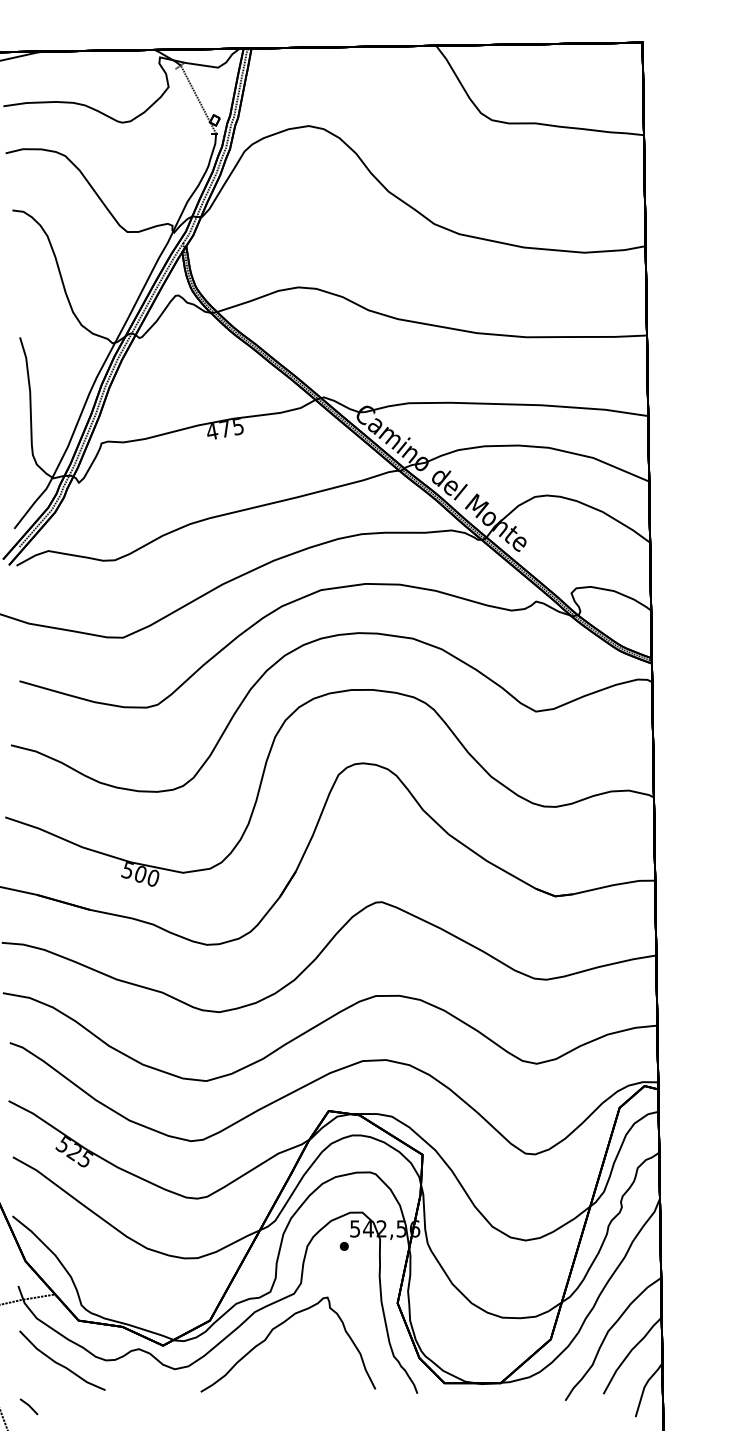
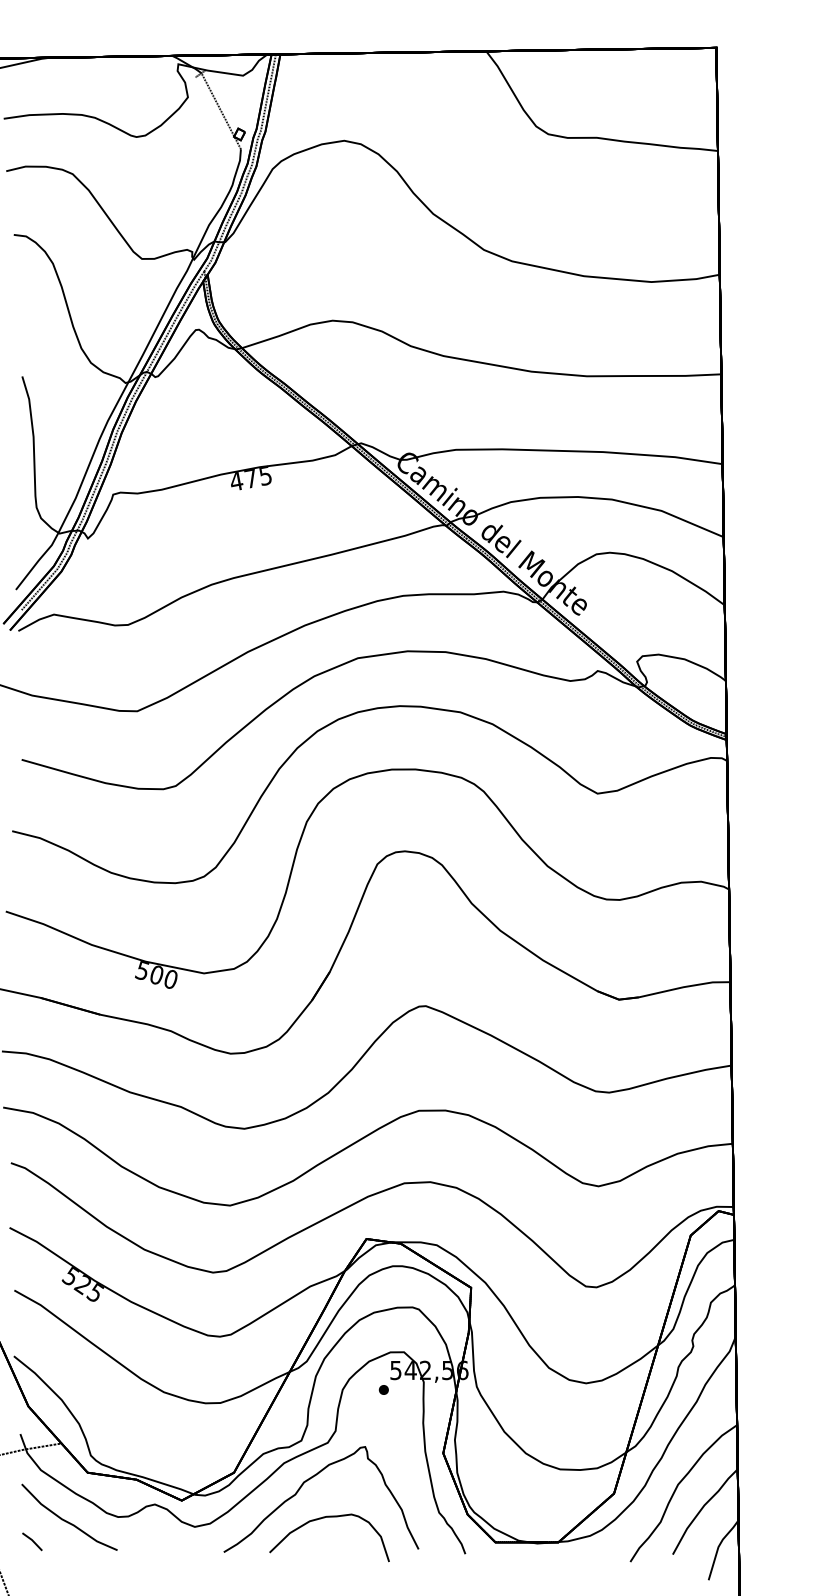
curve: (291, 1361) -> (324, 1518), added
line: (29, 1406) -> (32, 1541), moved

